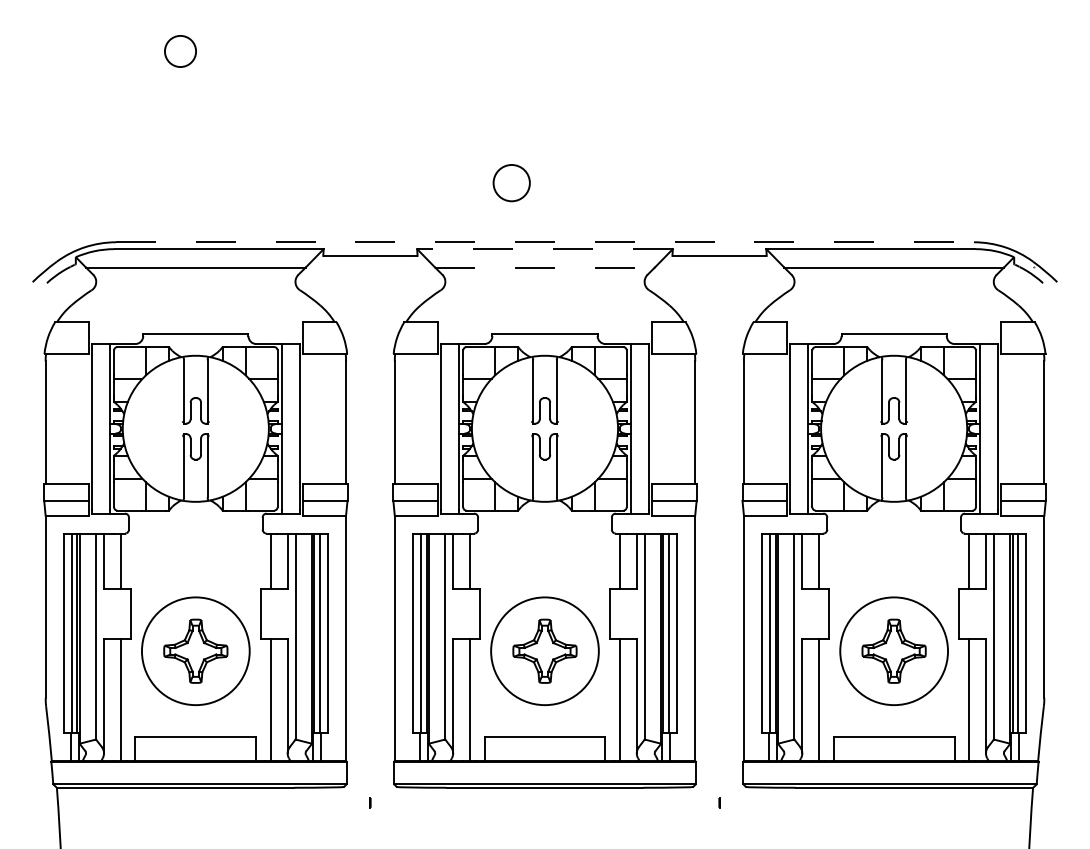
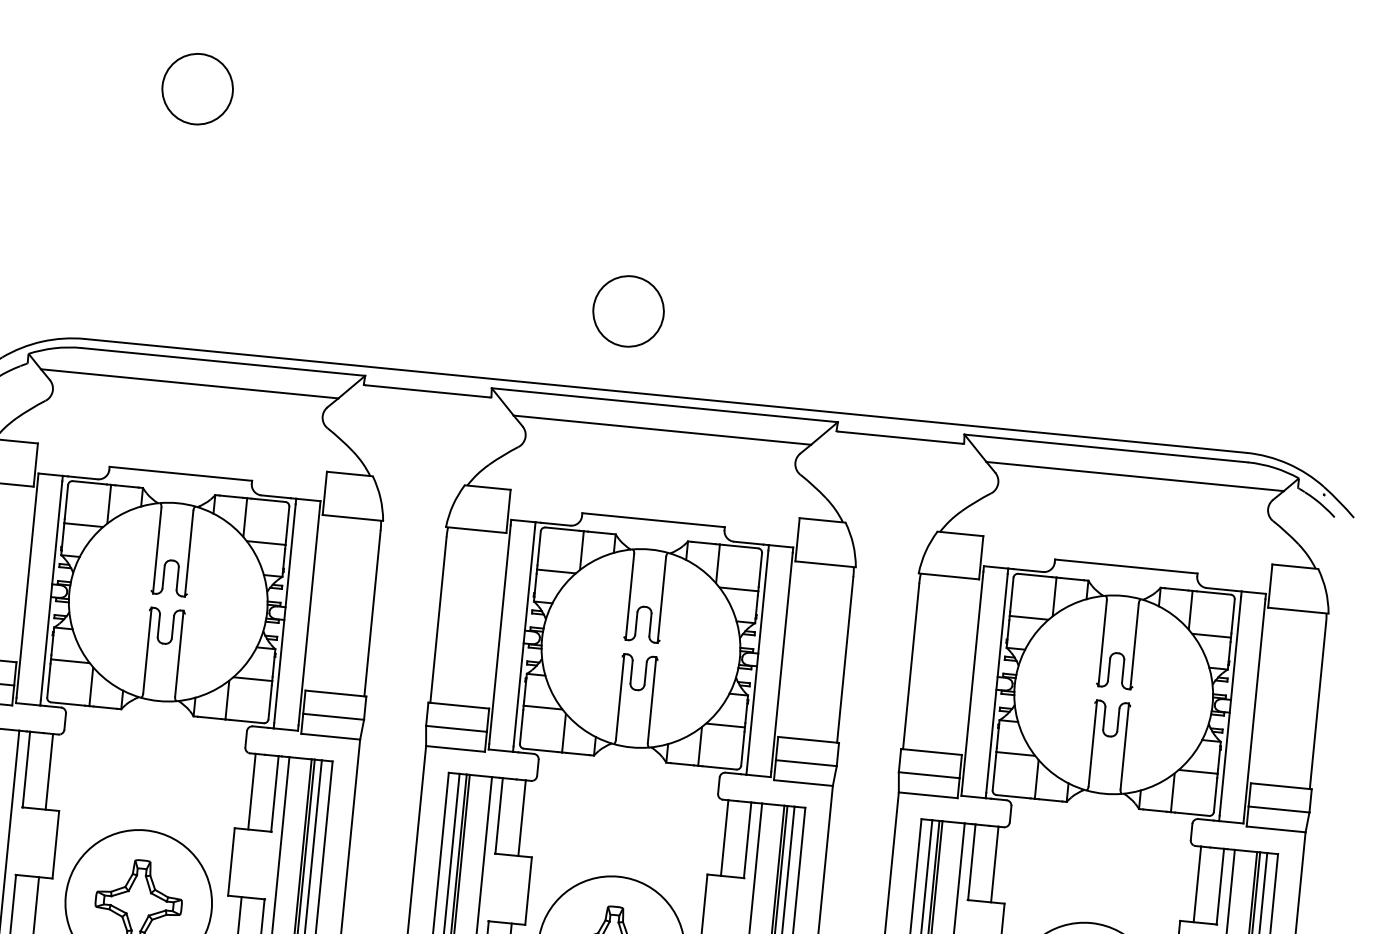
circle: (180, 51) -> (197, 89), size x1.67
circle: (511, 183) -> (628, 311), size x1.43
line: (545, 242) -> (666, 396), dashed -> solid
line: (545, 249) -> (665, 405), dashed -> solid
line: (545, 267) -> (663, 430), dashed -> solid

